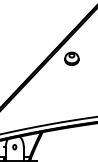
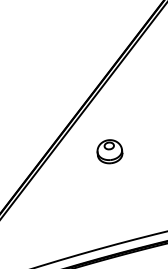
part: (71, 58) -> (109, 151), moved

